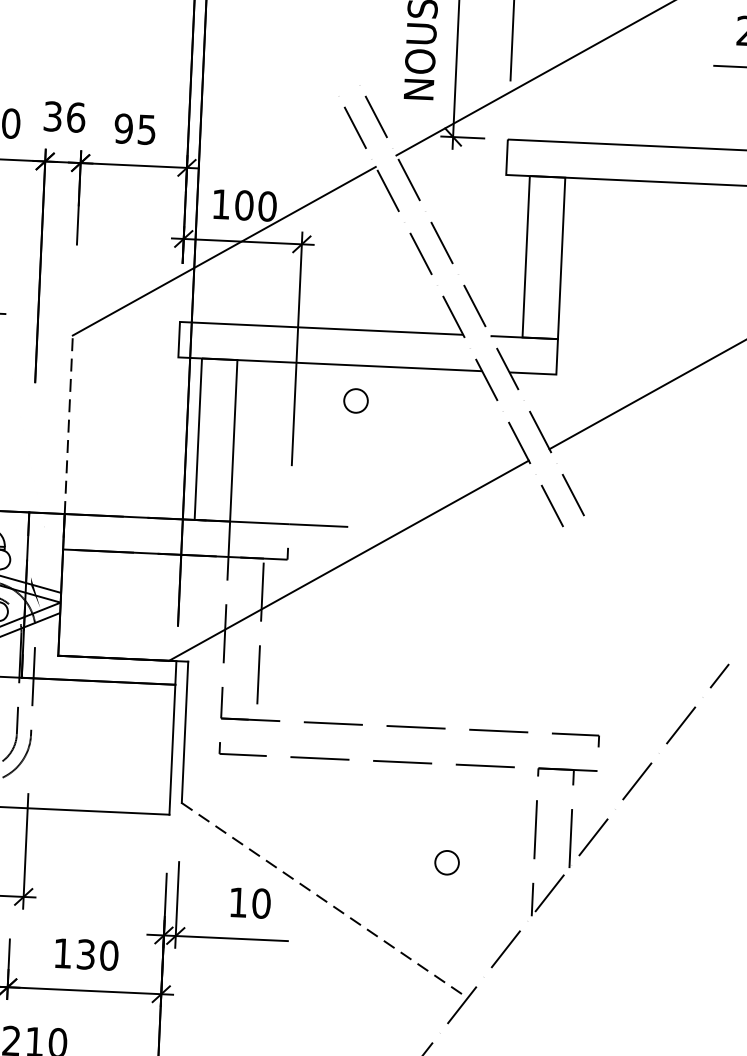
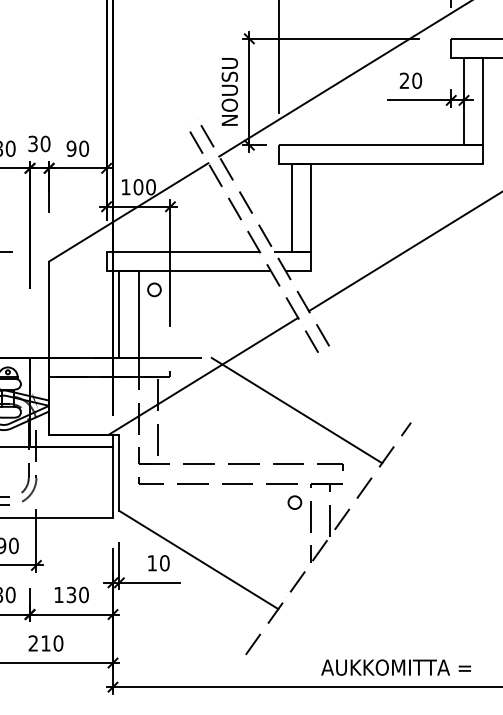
text: (75, 116) -> (45, 143), 36 -> 30
text: (147, 129) -> (84, 148), 95 -> 90
circle: (356, 400) -> (154, 289), moved
line: (69, 424) -> (49, 309), dashed -> solid
line: (518, 631) -> (296, 410), added
circle: (446, 862) -> (294, 502), moved
line: (325, 901) -> (199, 560), dashed -> solid

